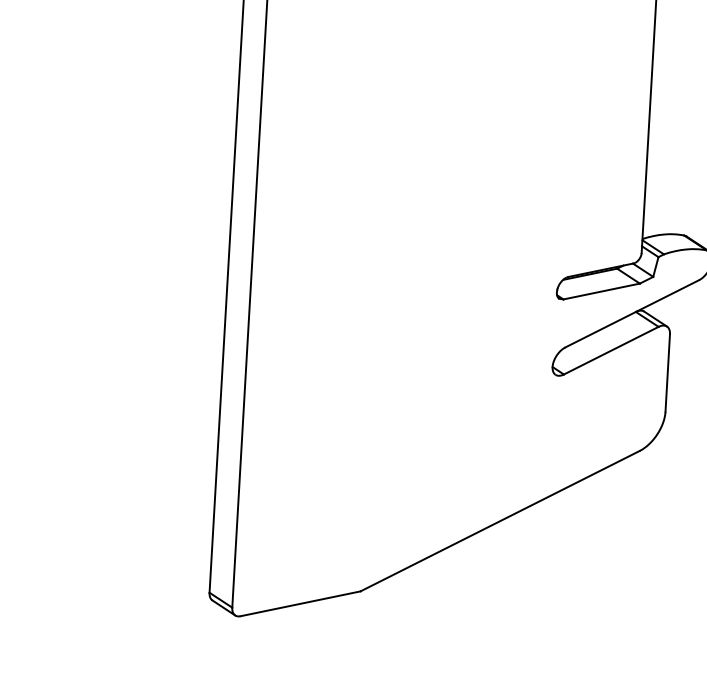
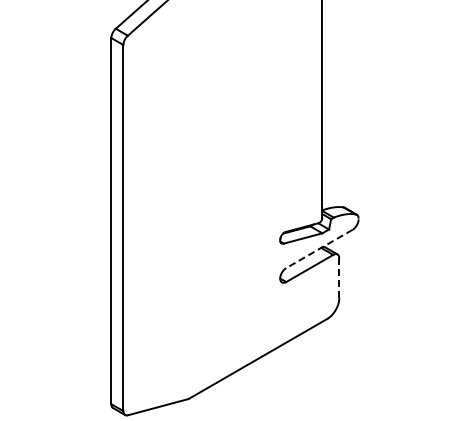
line: (630, 314) -> (318, 249), solid -> dashed
line: (668, 373) -> (339, 278), solid -> dashed

